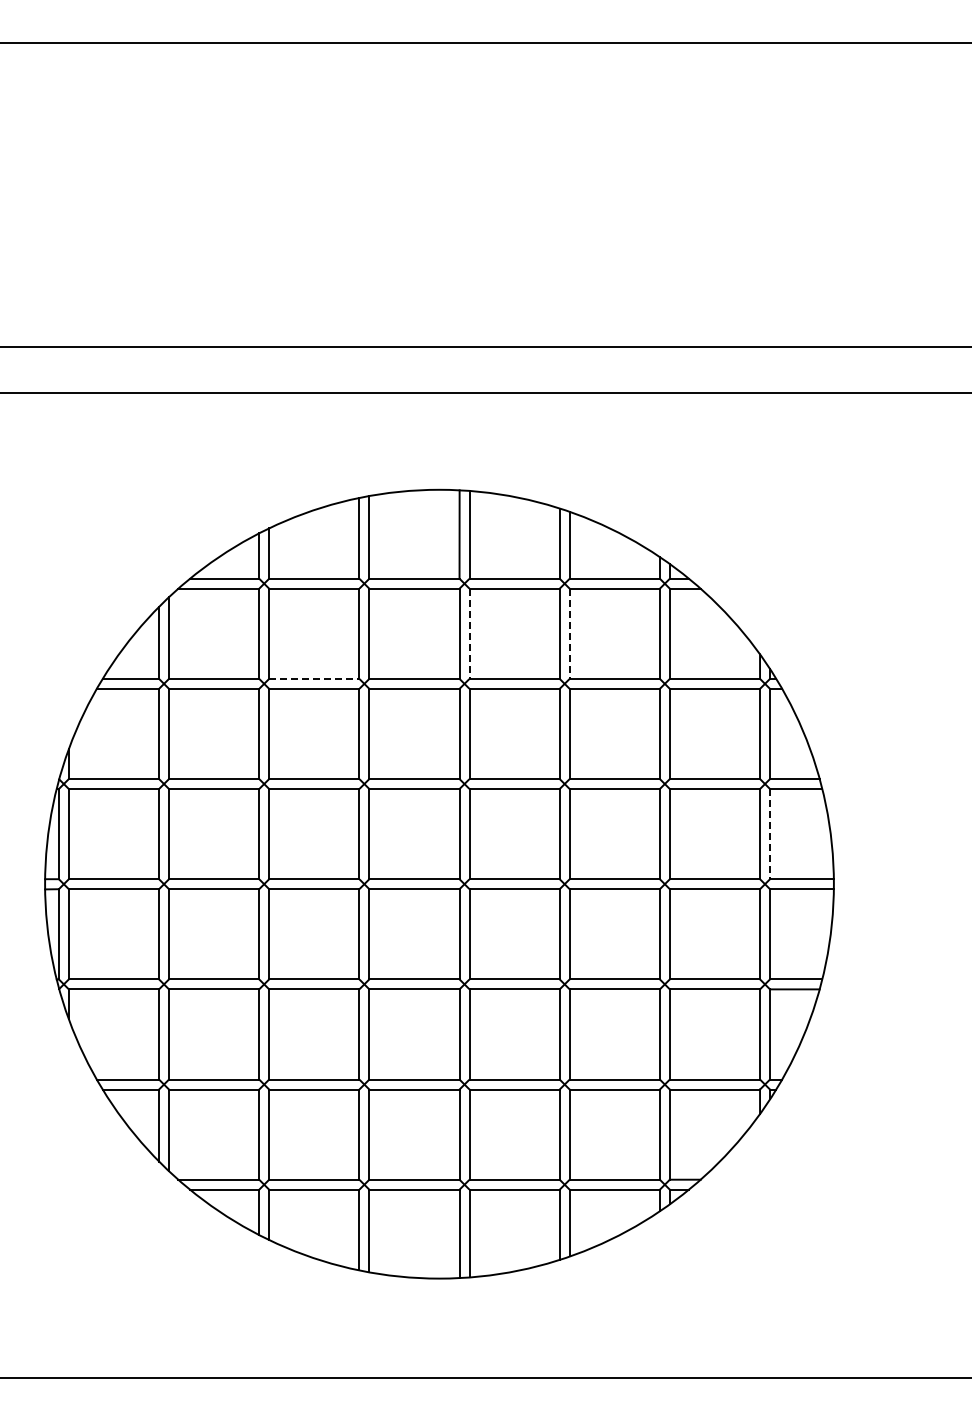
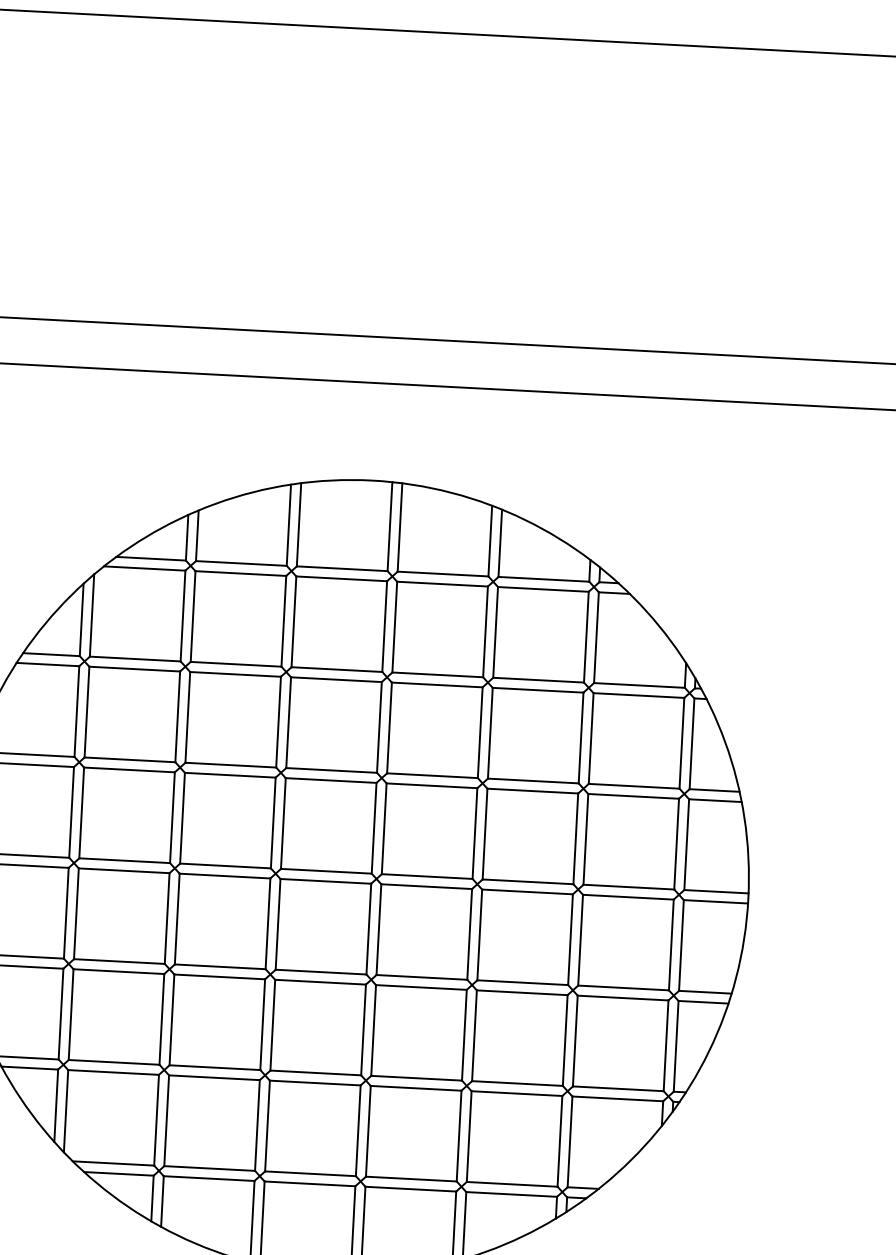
line: (469, 634) -> (394, 627), dashed -> solid
line: (569, 634) -> (495, 633), dashed -> solid
line: (314, 678) -> (236, 663), dashed -> solid
line: (770, 834) -> (687, 845), dashed -> solid

